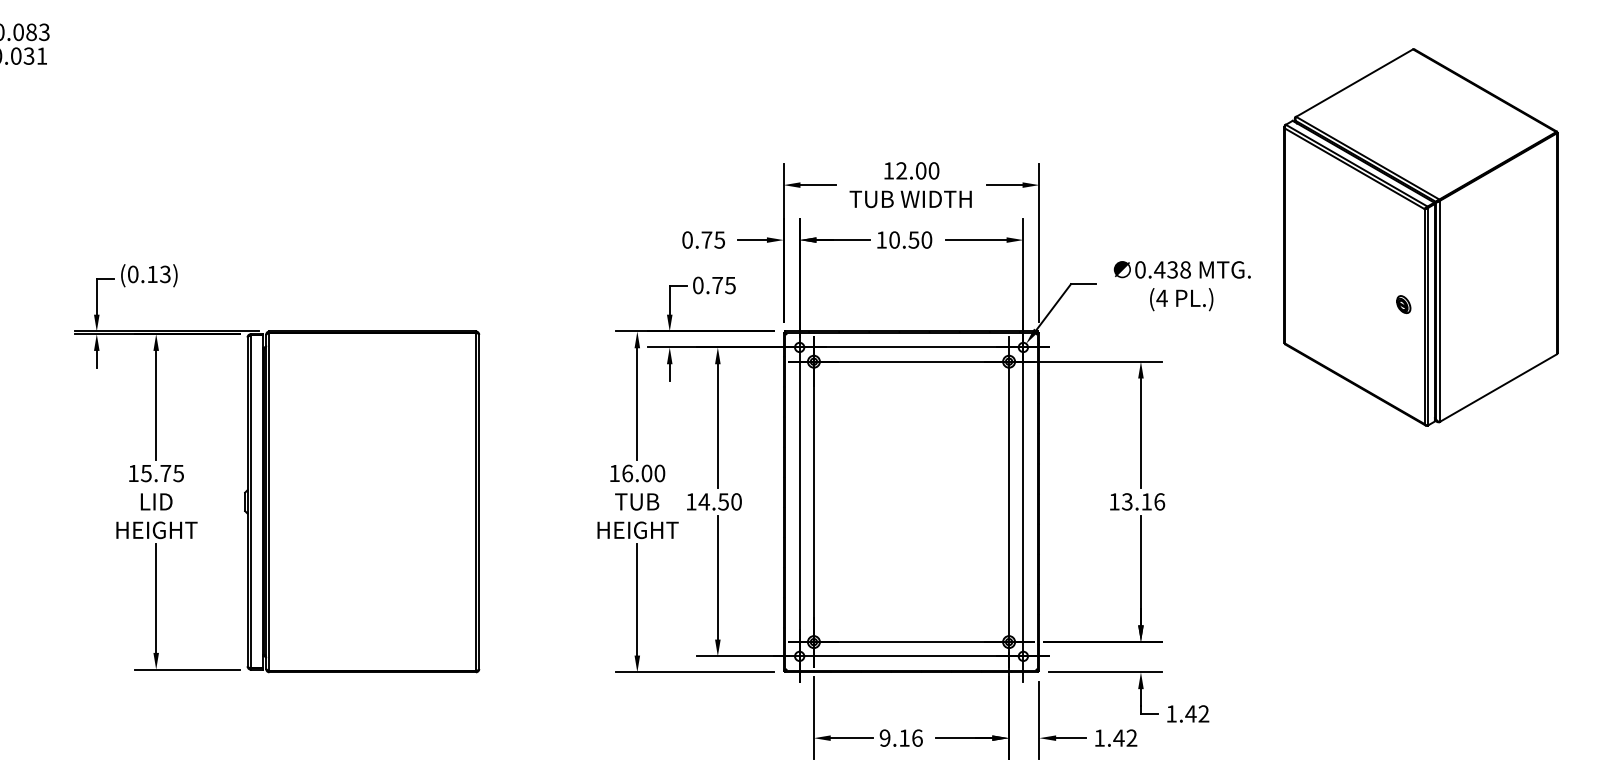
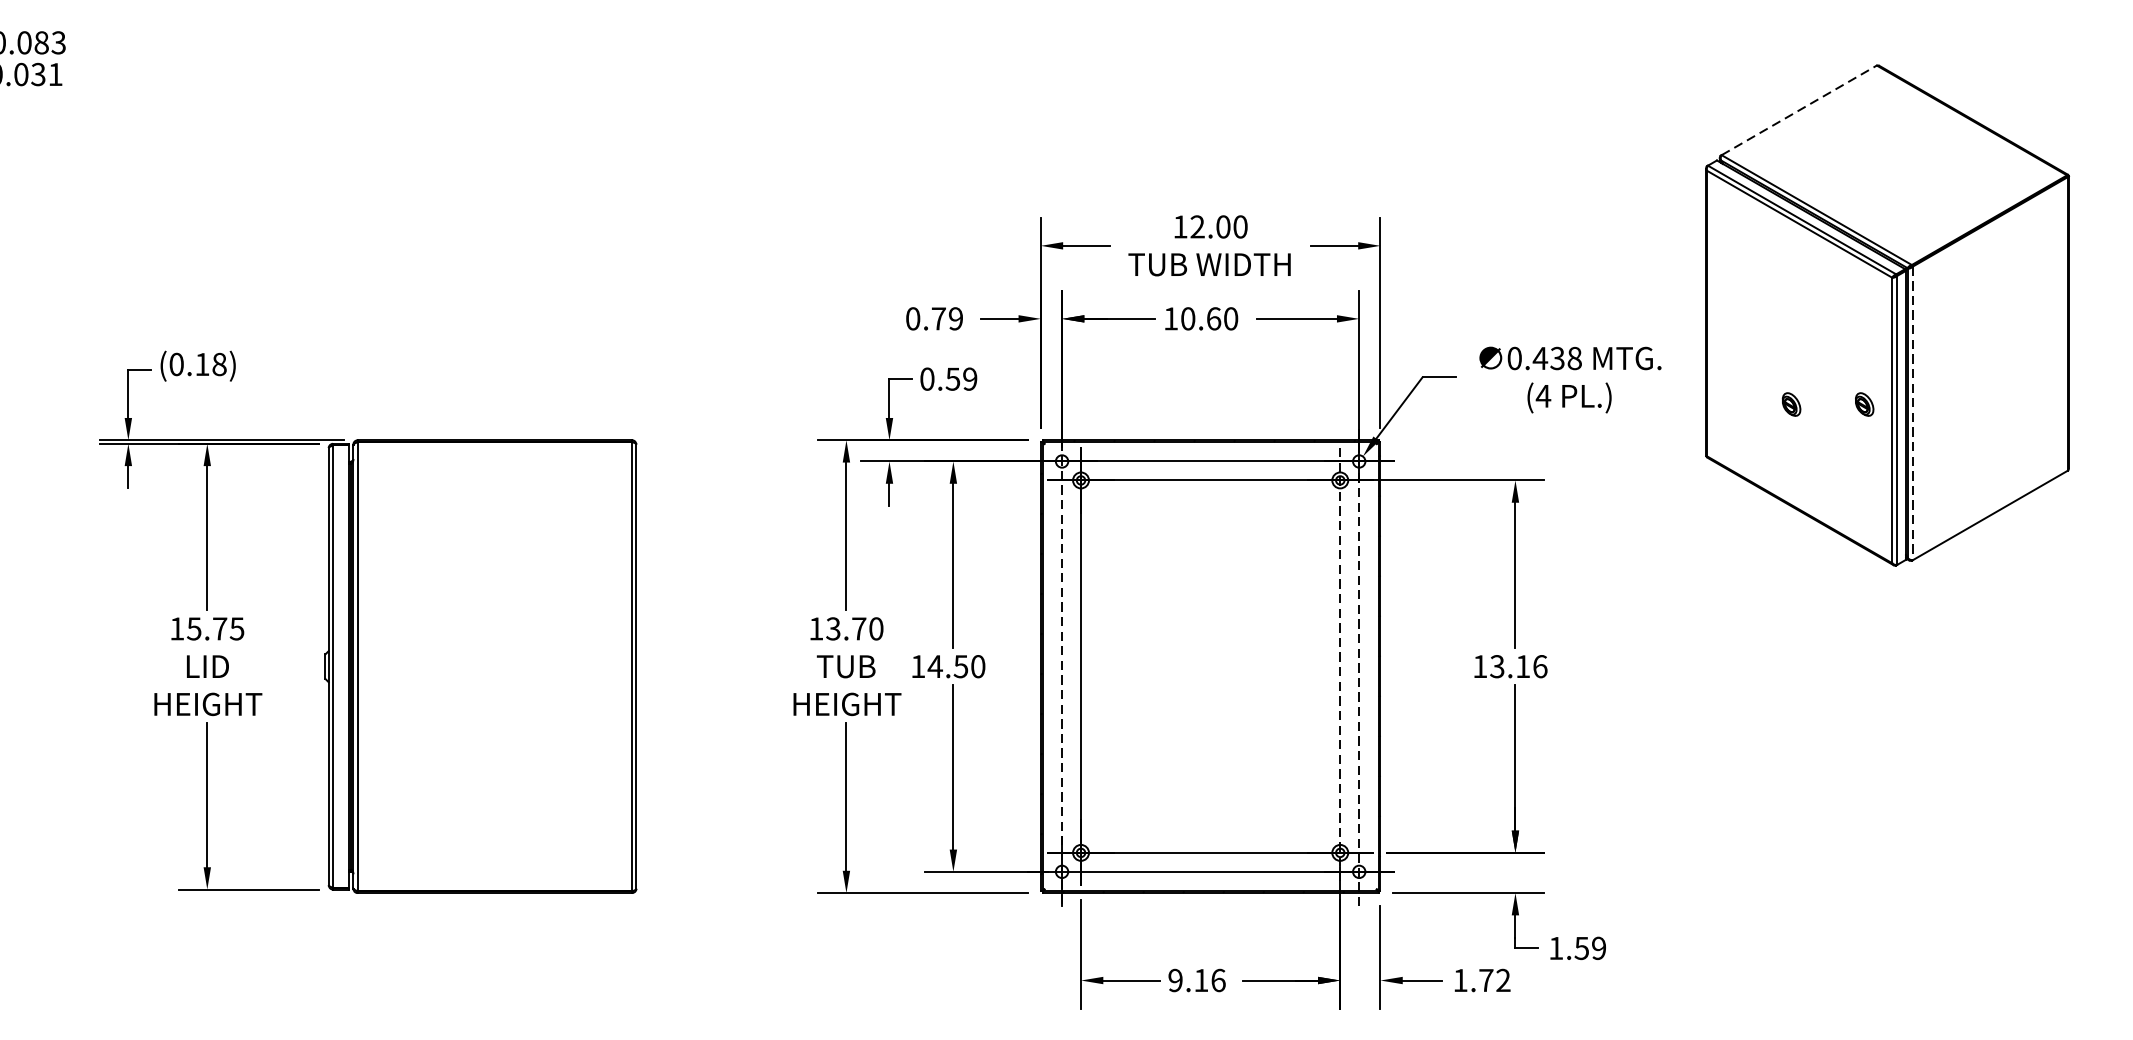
line: (1355, 82) -> (1800, 109), solid -> dashed
text: (719, 239) -> (955, 318), 0.75 -> 0.79
text: (913, 239) -> (1213, 318), 10.50 -> 10.60
text: (165, 273) -> (219, 363), (0.13) -> (0.18)
text: (723, 285) -> (960, 379), 0.75 -> 0.59
part: (1348, 304) -> (1791, 404), added
line: (1440, 311) -> (1913, 413), solid -> dashed
text: (637, 473) -> (846, 628), 16.00 -> 13.70
line: (1009, 501) -> (1340, 666), solid -> dashed
line: (1023, 501) -> (1359, 666), solid -> dashed
line: (799, 502) -> (1061, 667), solid -> dashed
text: (1197, 713) -> (1590, 947), 1.42 -> 1.59
text: (1118, 737) -> (1485, 979), 1.42 -> 1.72

